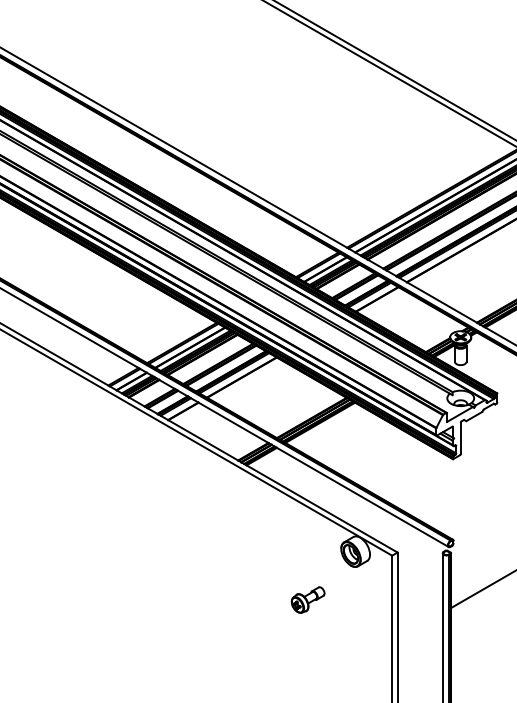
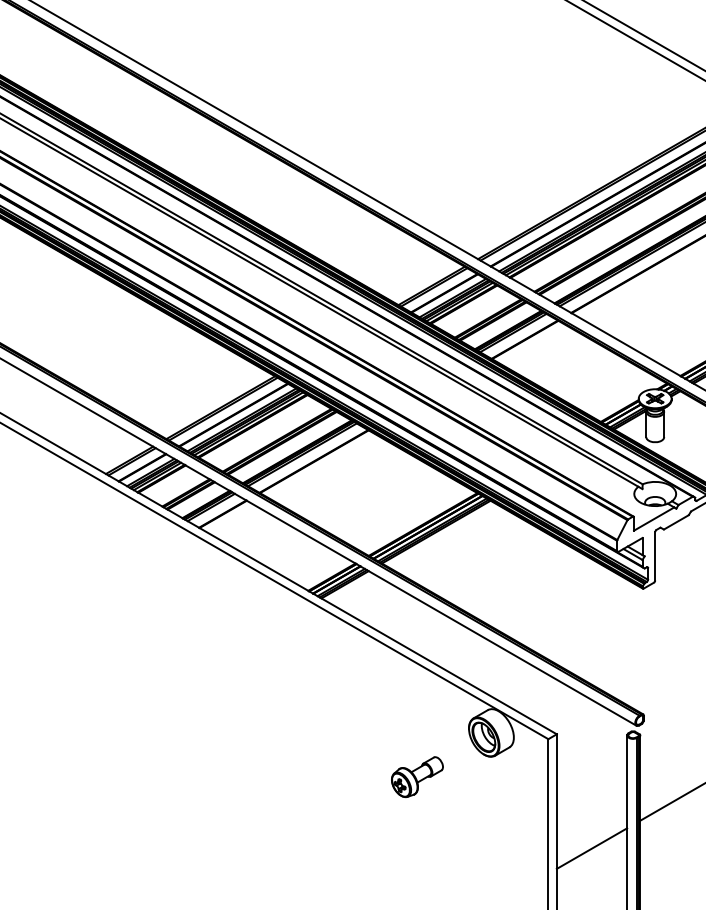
part: (307, 599) -> (416, 776), moved
line: (419, 625) -> (590, 848), added

